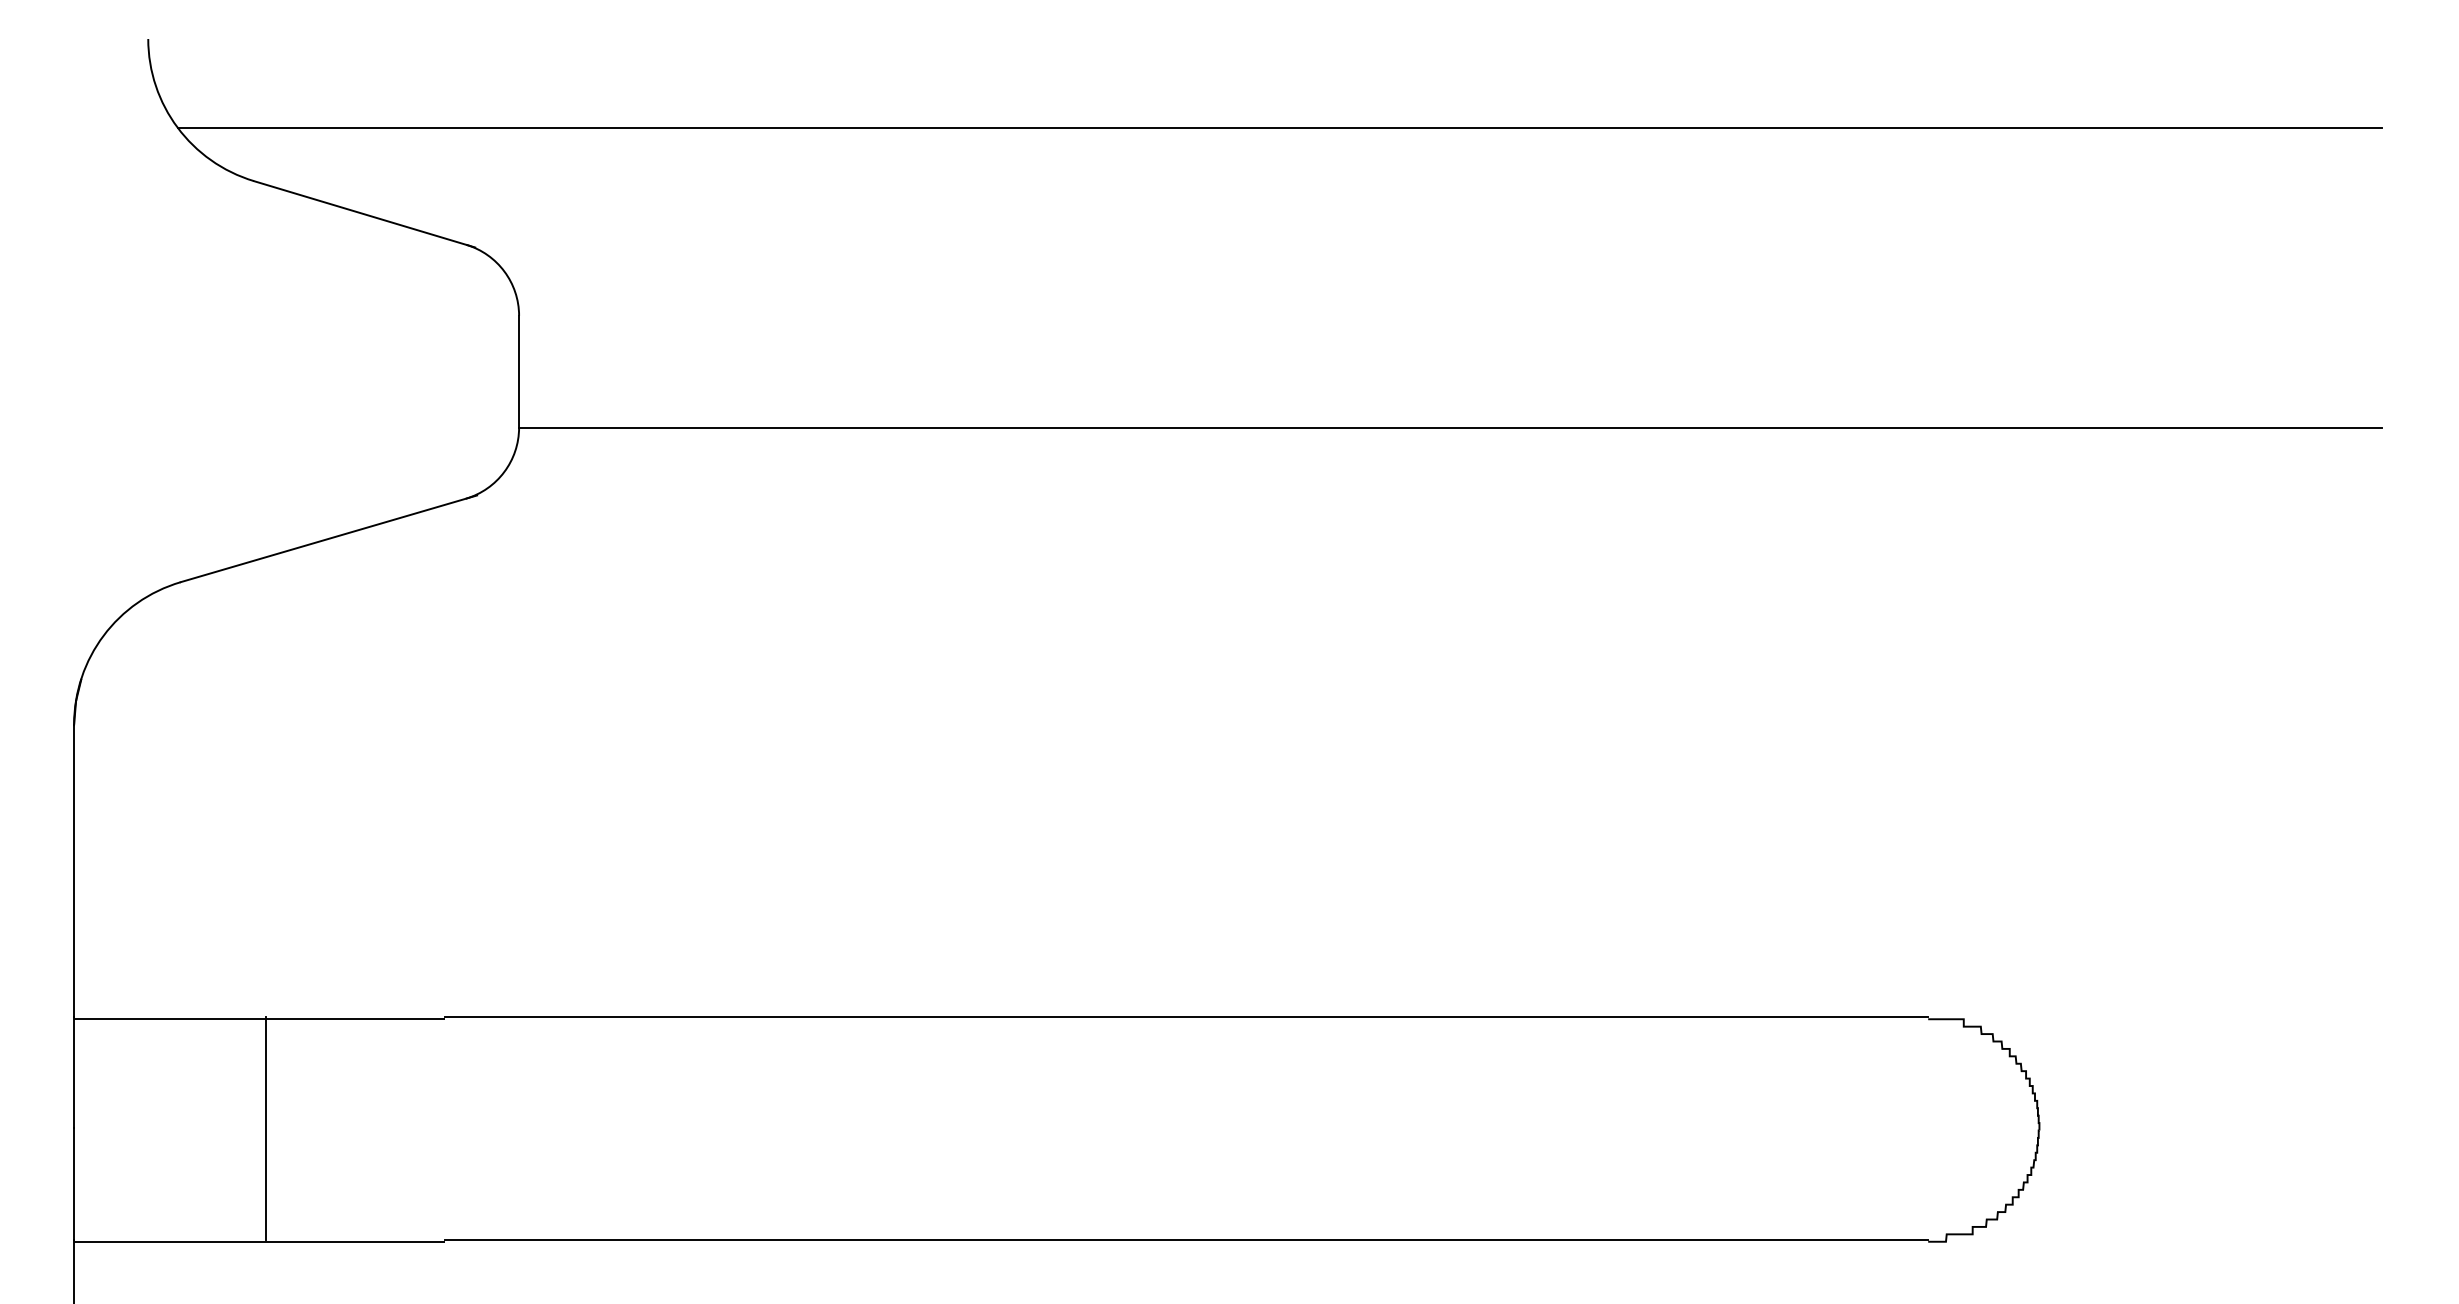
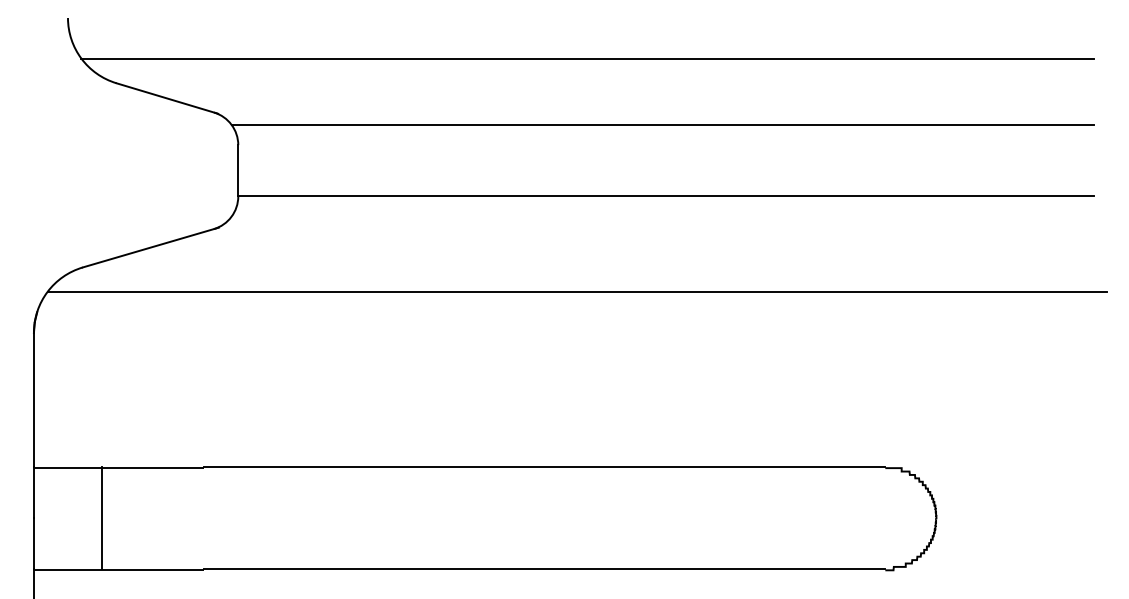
line: (1442, 270) -> (662, 124), added
line: (1255, 634) -> (576, 291), added
line: (266, 1128) -> (102, 518), moved

